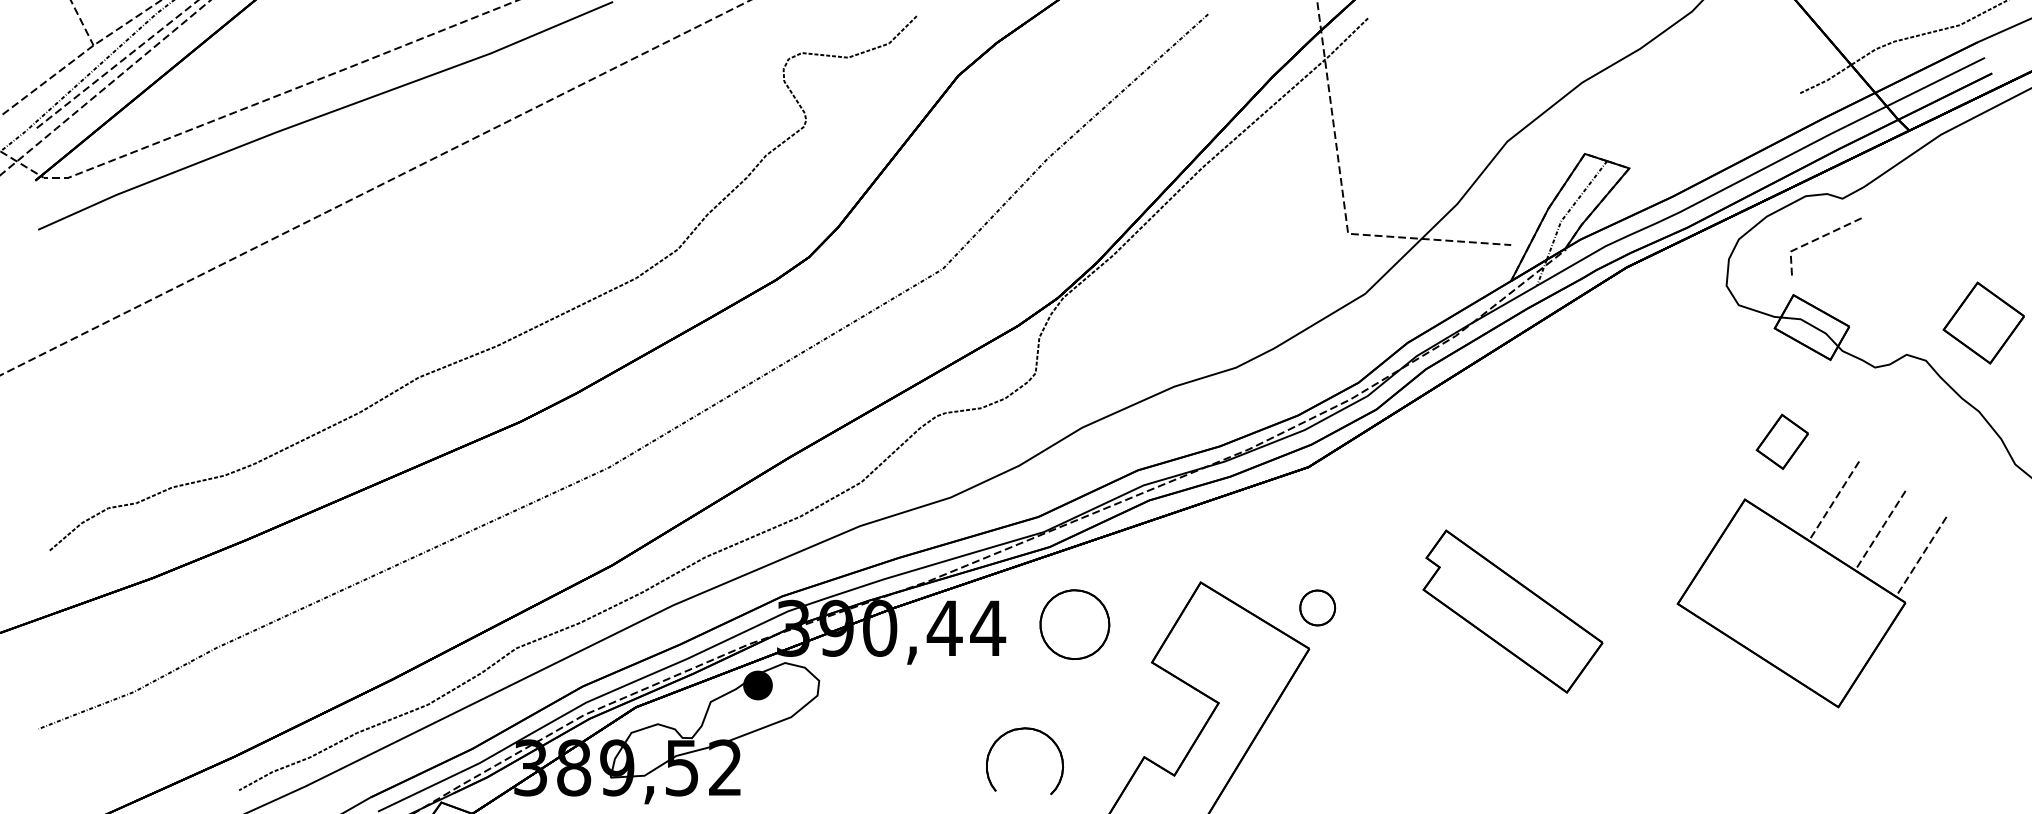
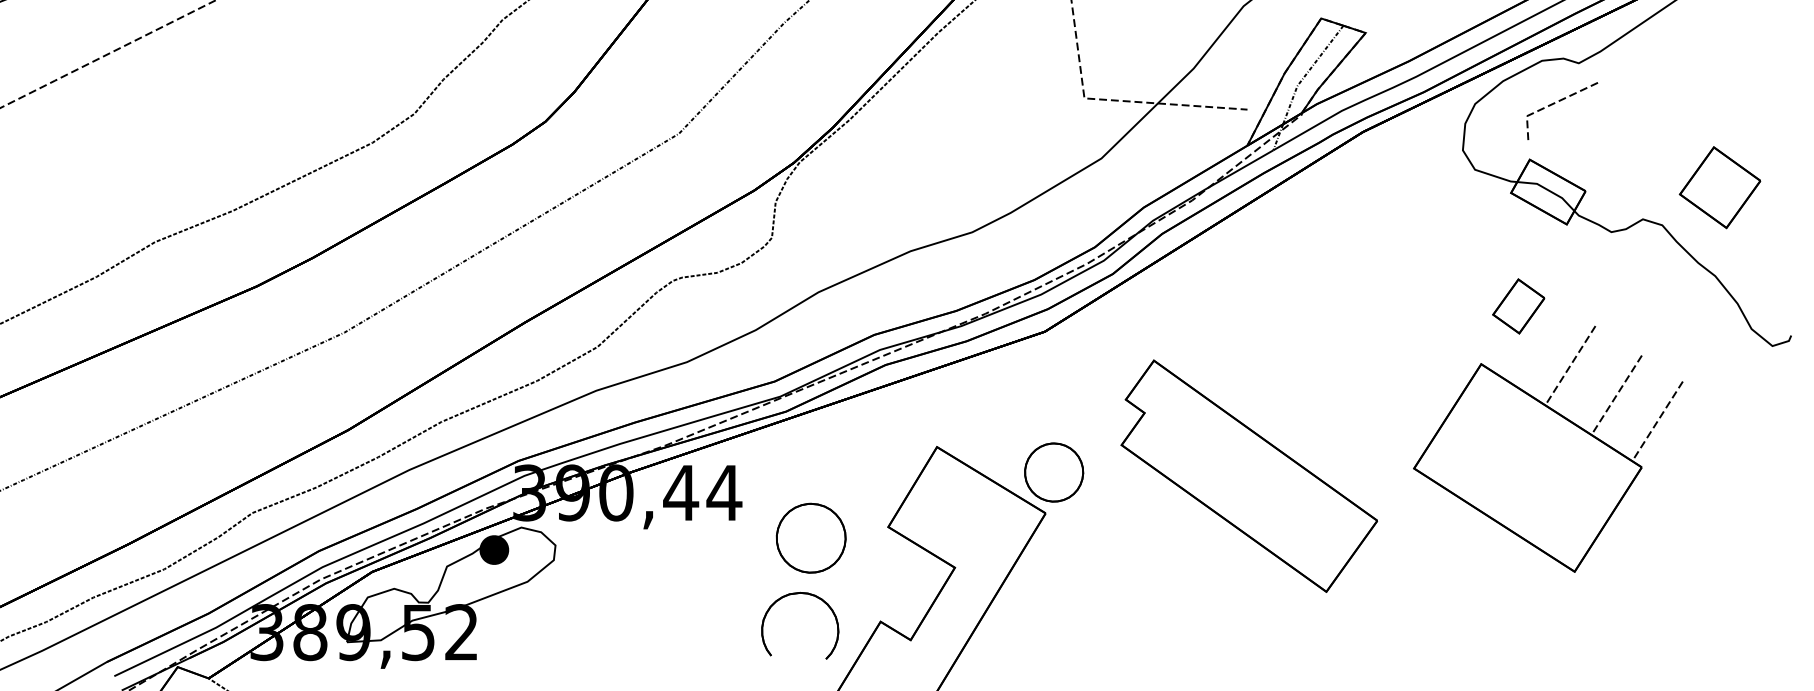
part: (1317, 607) -> (1053, 472), size x1.67
part: (1512, 611) -> (1248, 476), size x1.43
part: (1074, 624) -> (810, 538), moved
part: (1018, 730) -> (793, 595), moved

